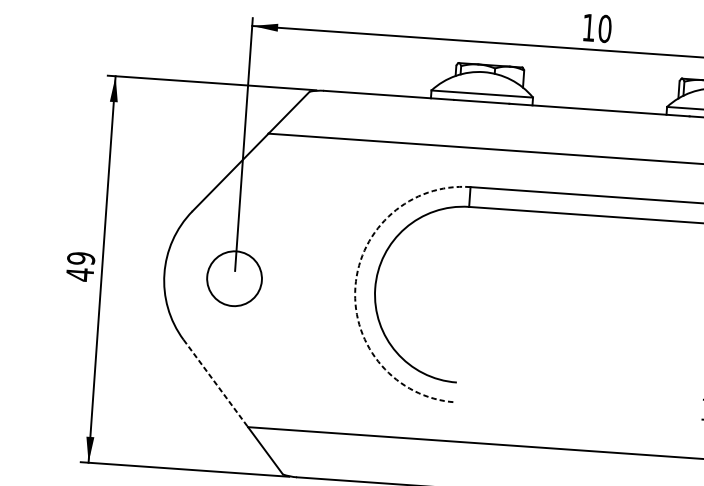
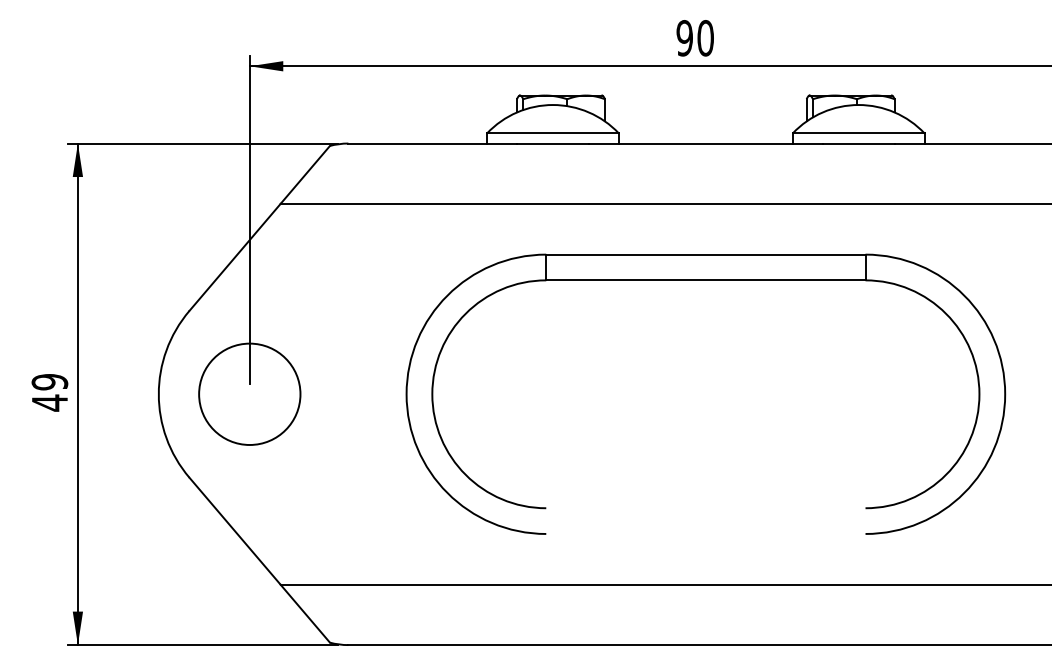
text: (588, 27) -> (684, 38), 10 -> 90
circle: (234, 278) -> (249, 393), size x1.43
arc: (355, 287) -> (406, 394), dashed -> solid
line: (216, 383) -> (235, 531), dashed -> solid

